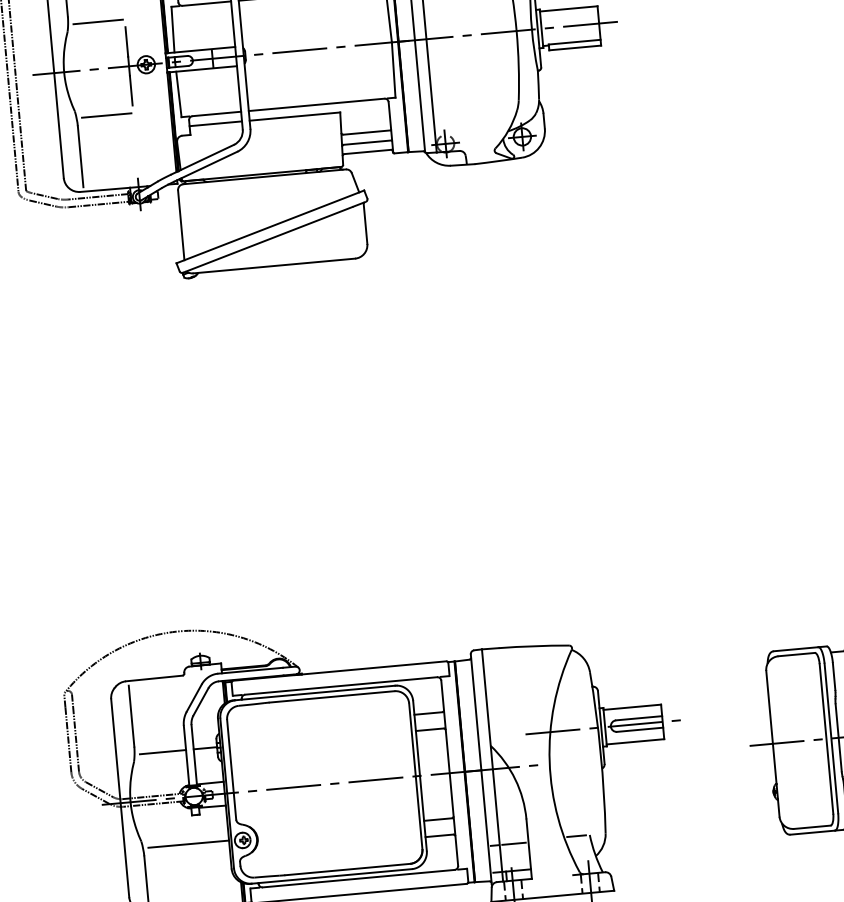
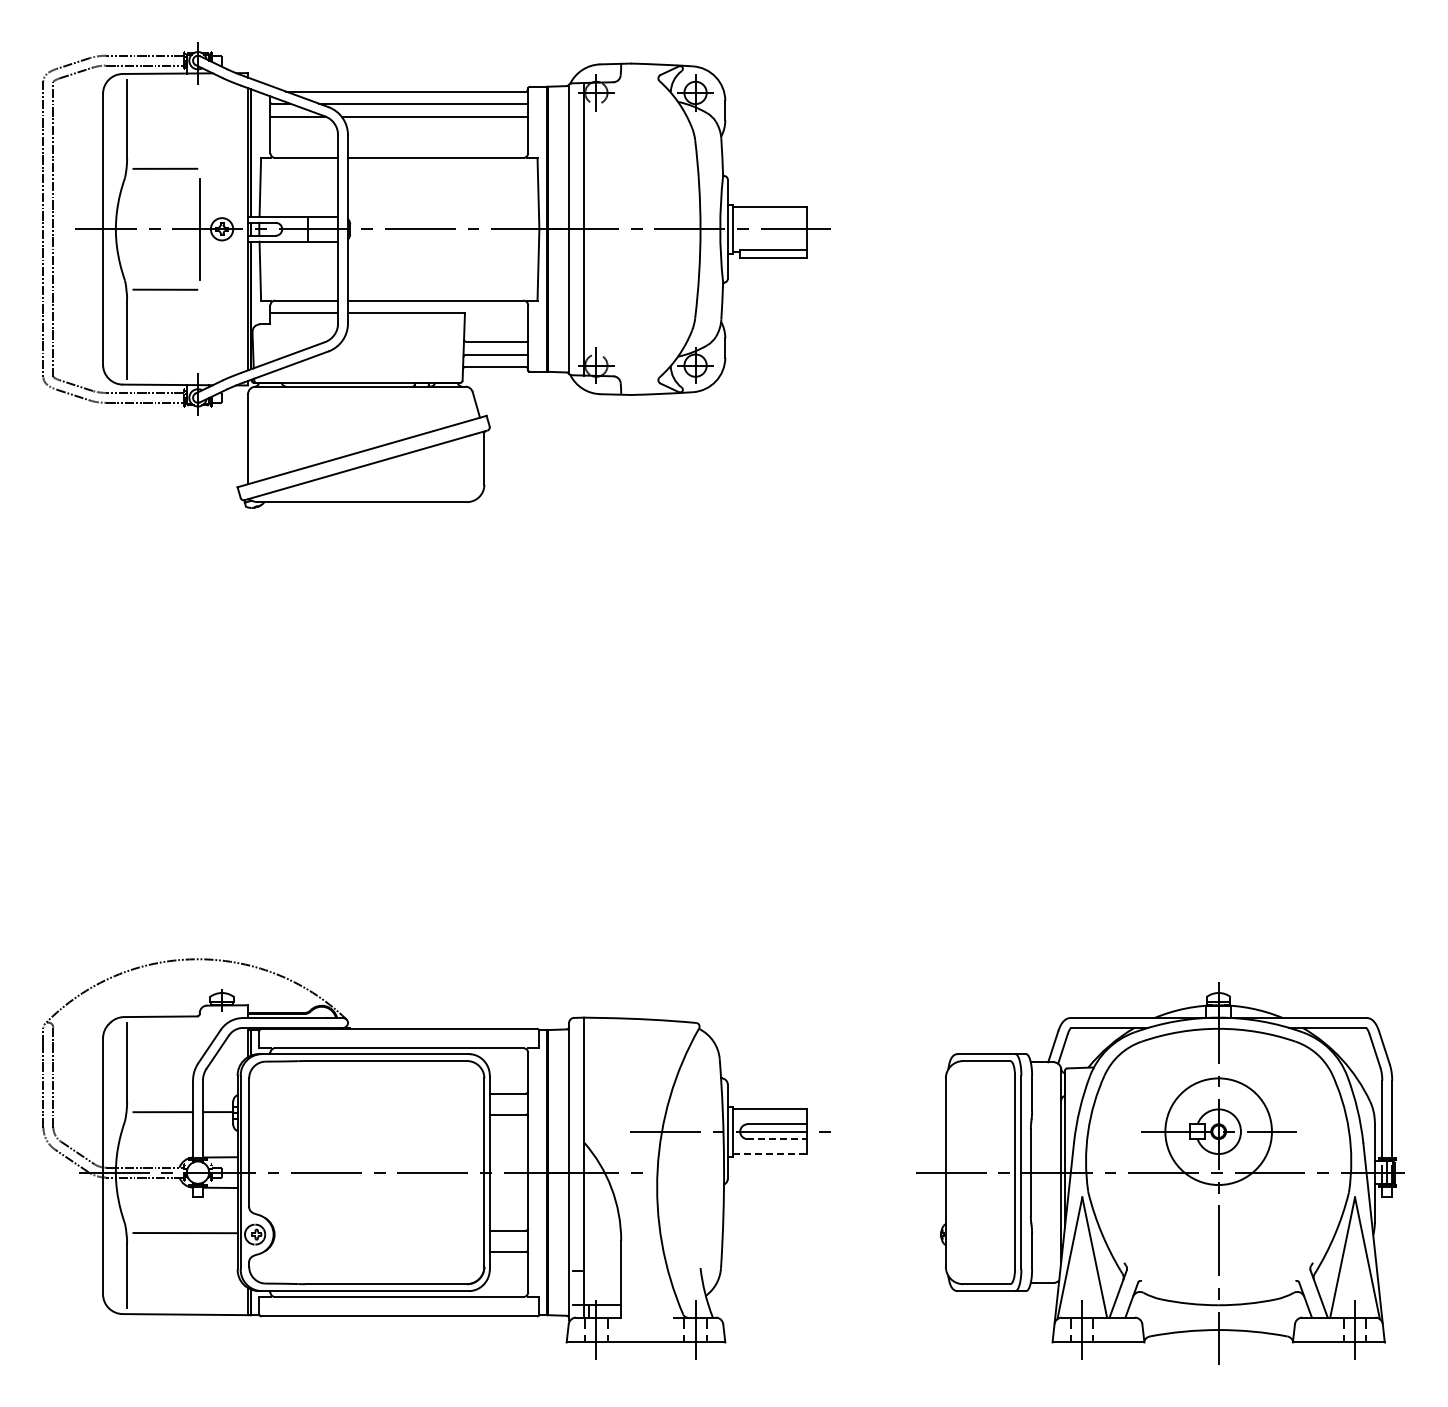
line: (640, 730) -> (777, 1139), solid -> dashed
line: (635, 742) -> (770, 1154), solid -> dashed
line: (576, 836) -> (683, 1268), removed
line: (514, 843) -> (602, 1270), removed

